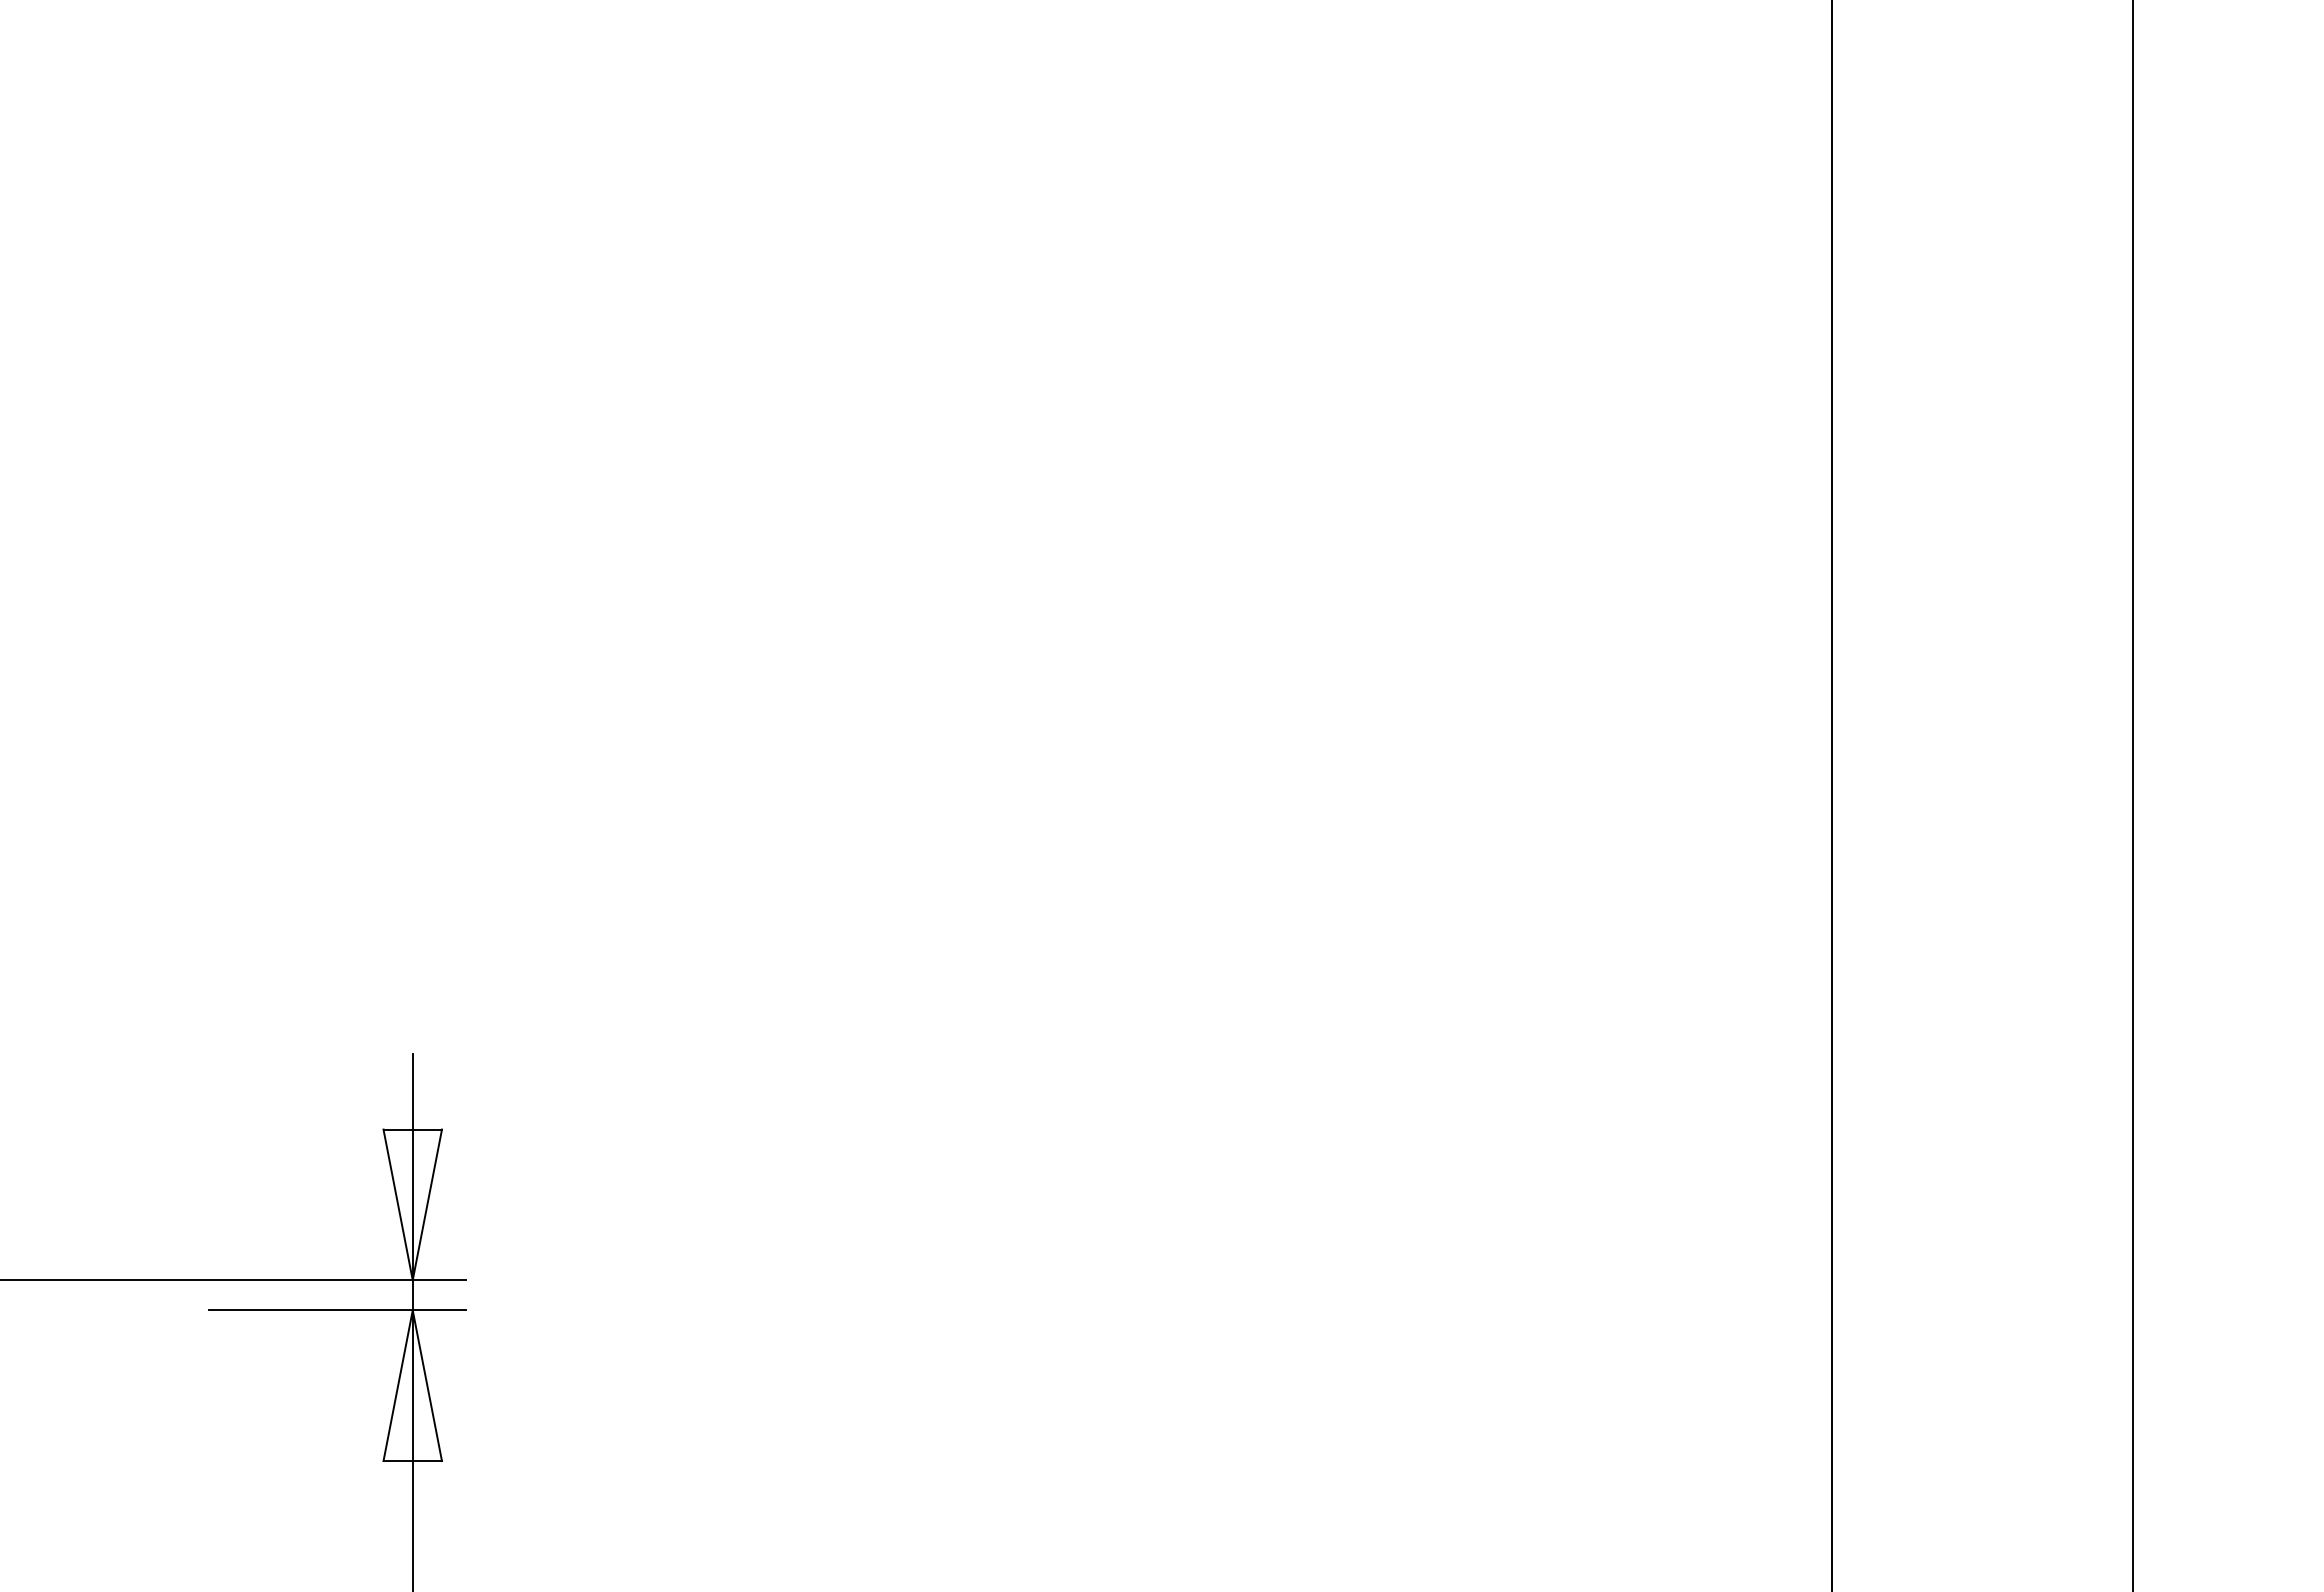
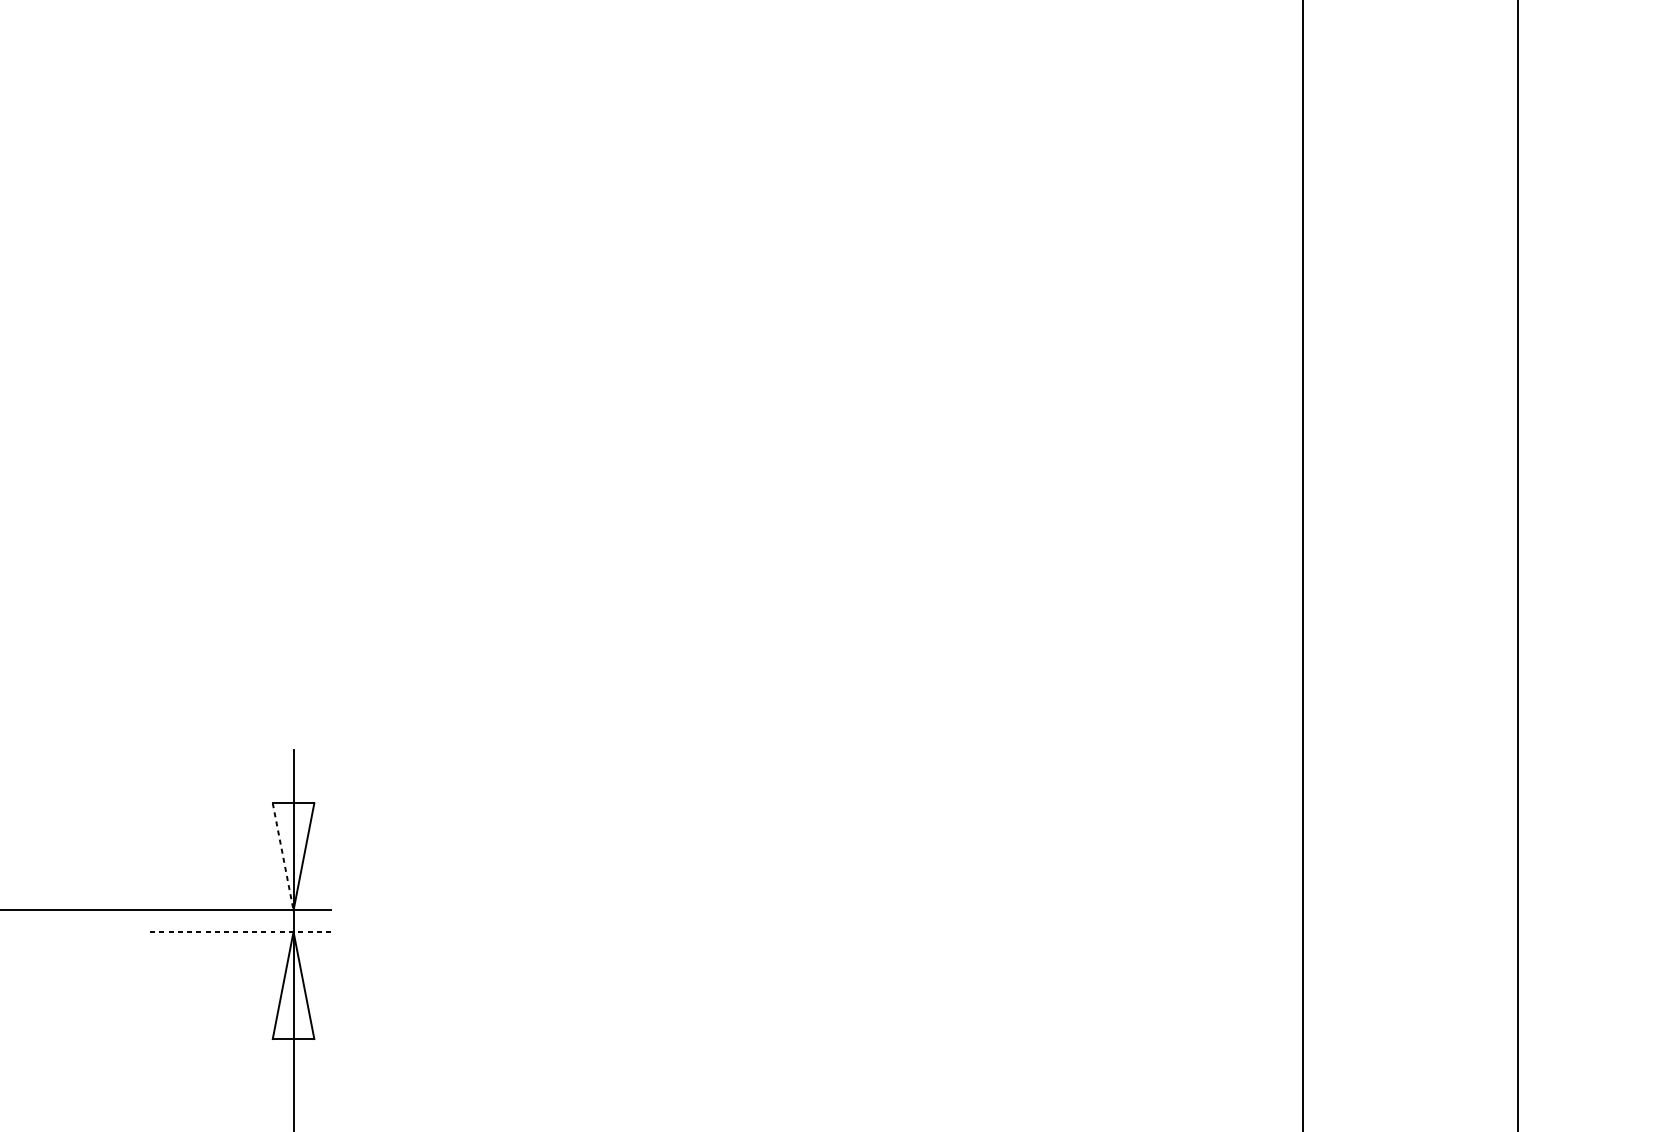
line: (398, 1204) -> (283, 856), solid -> dashed
line: (336, 1310) -> (239, 931), solid -> dashed

